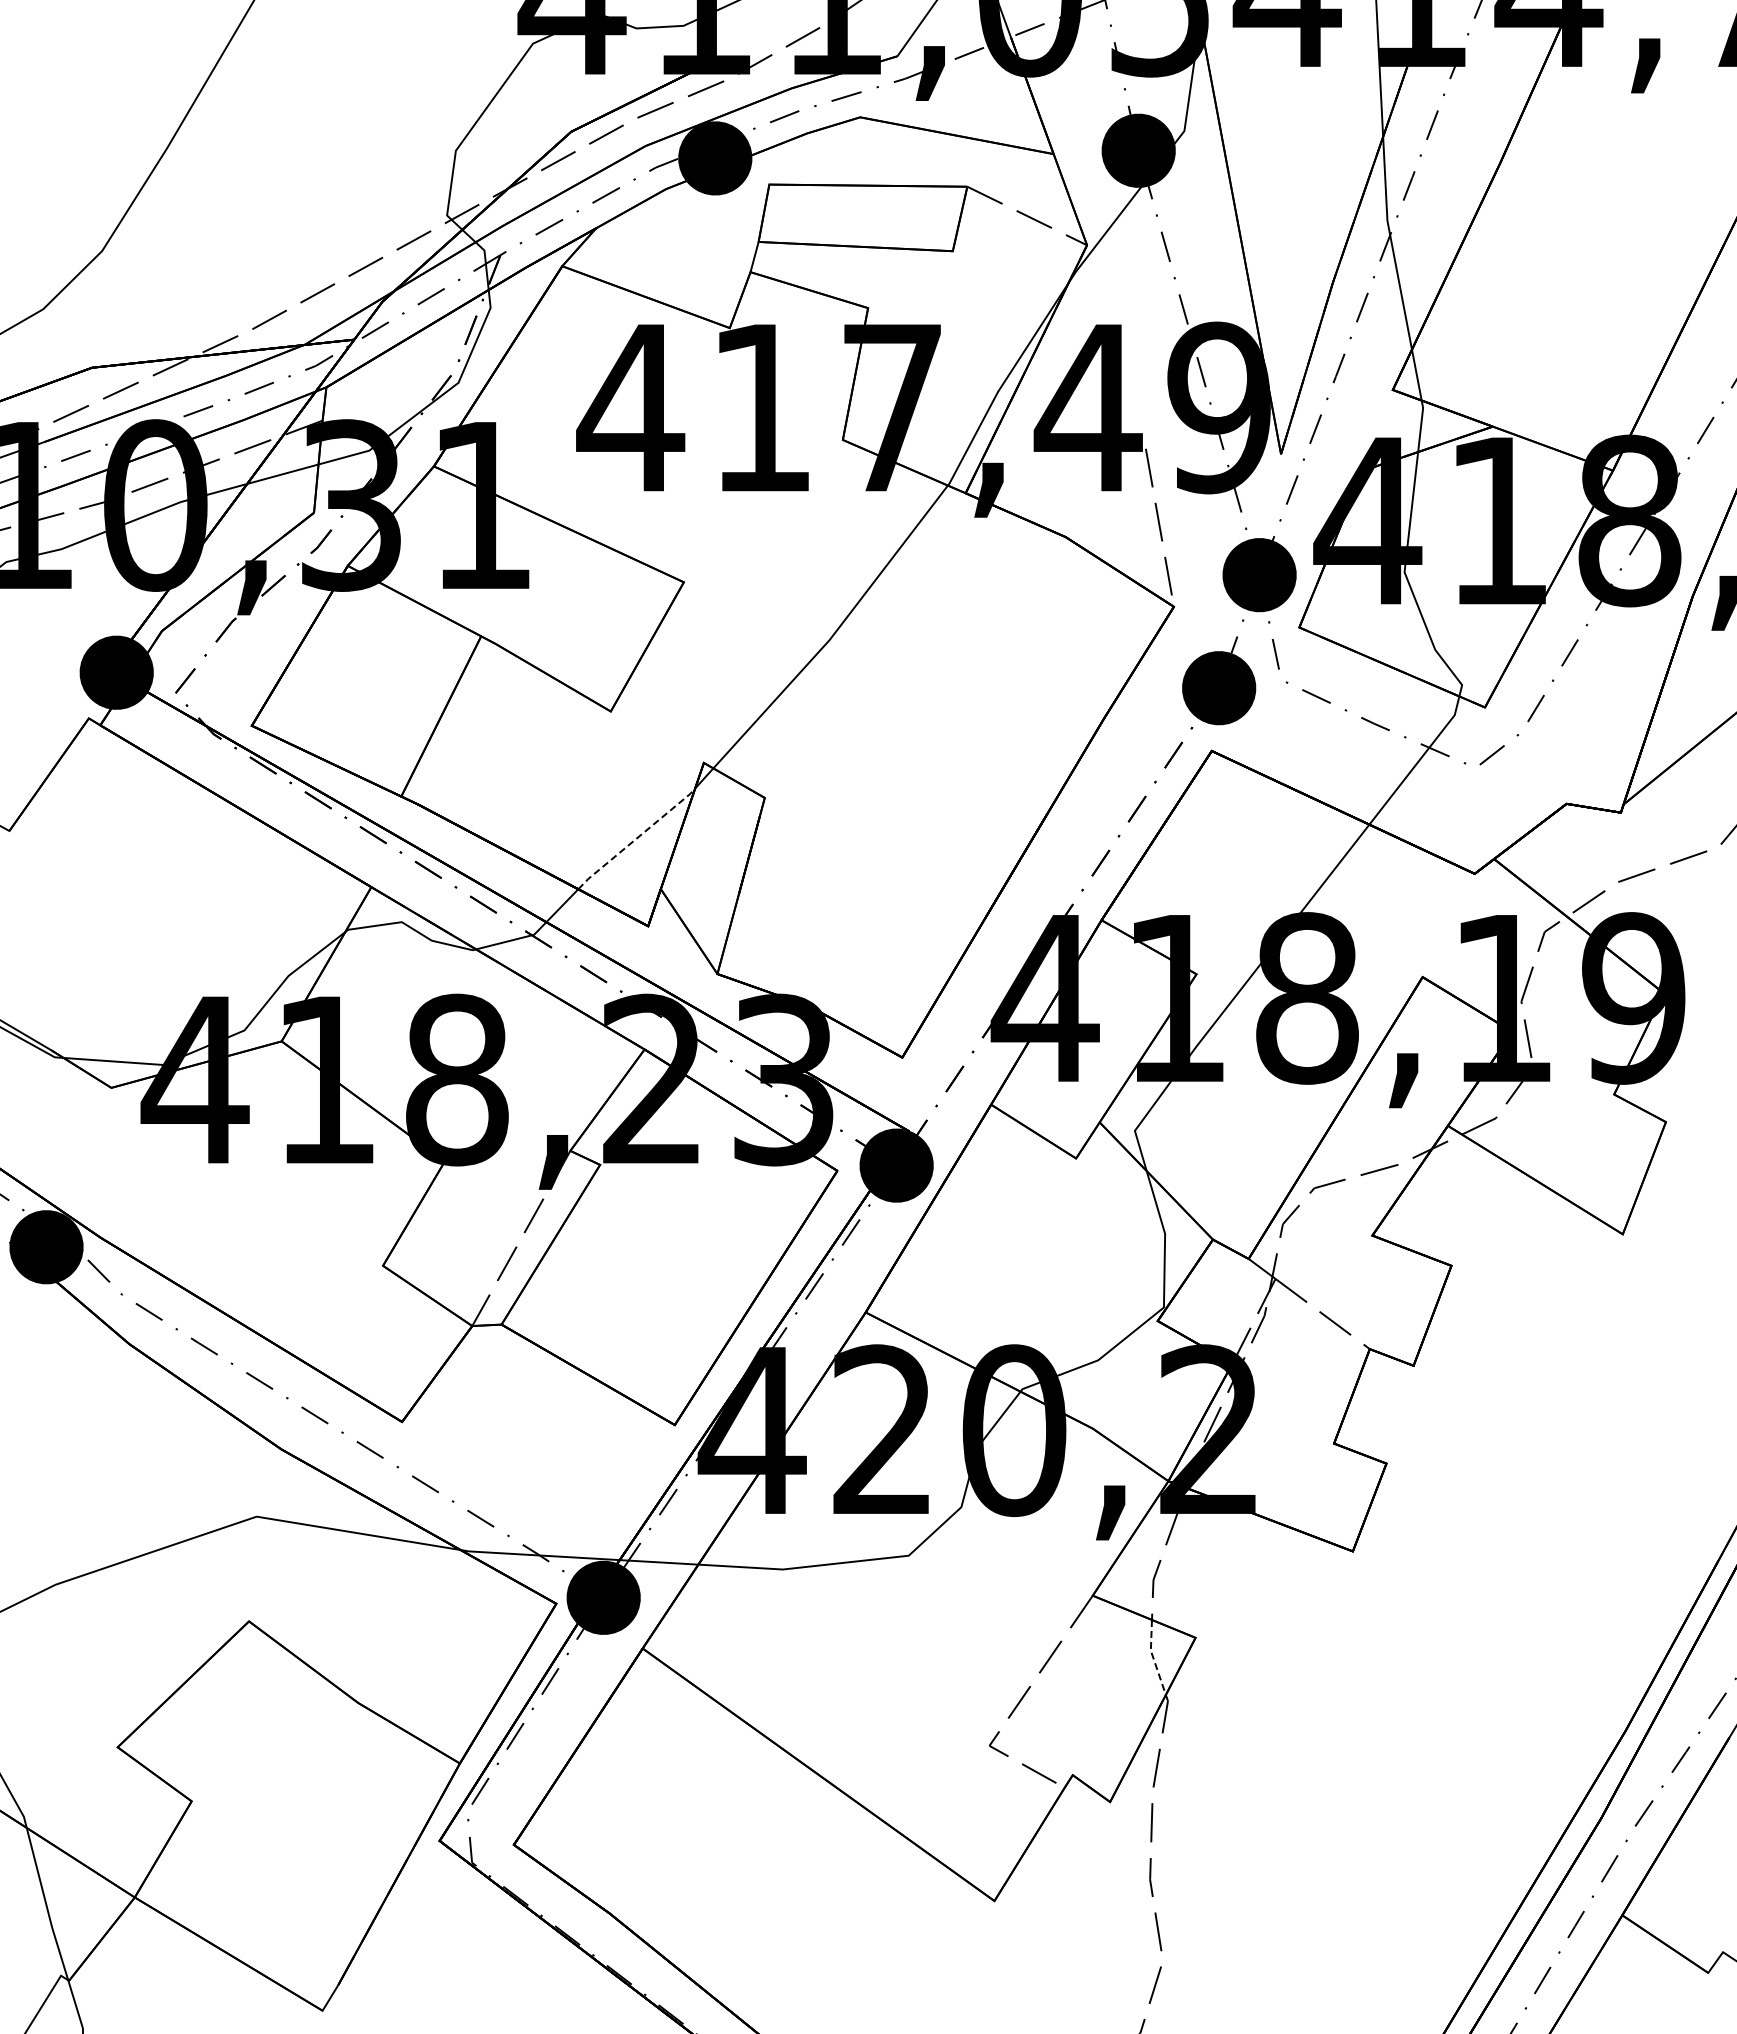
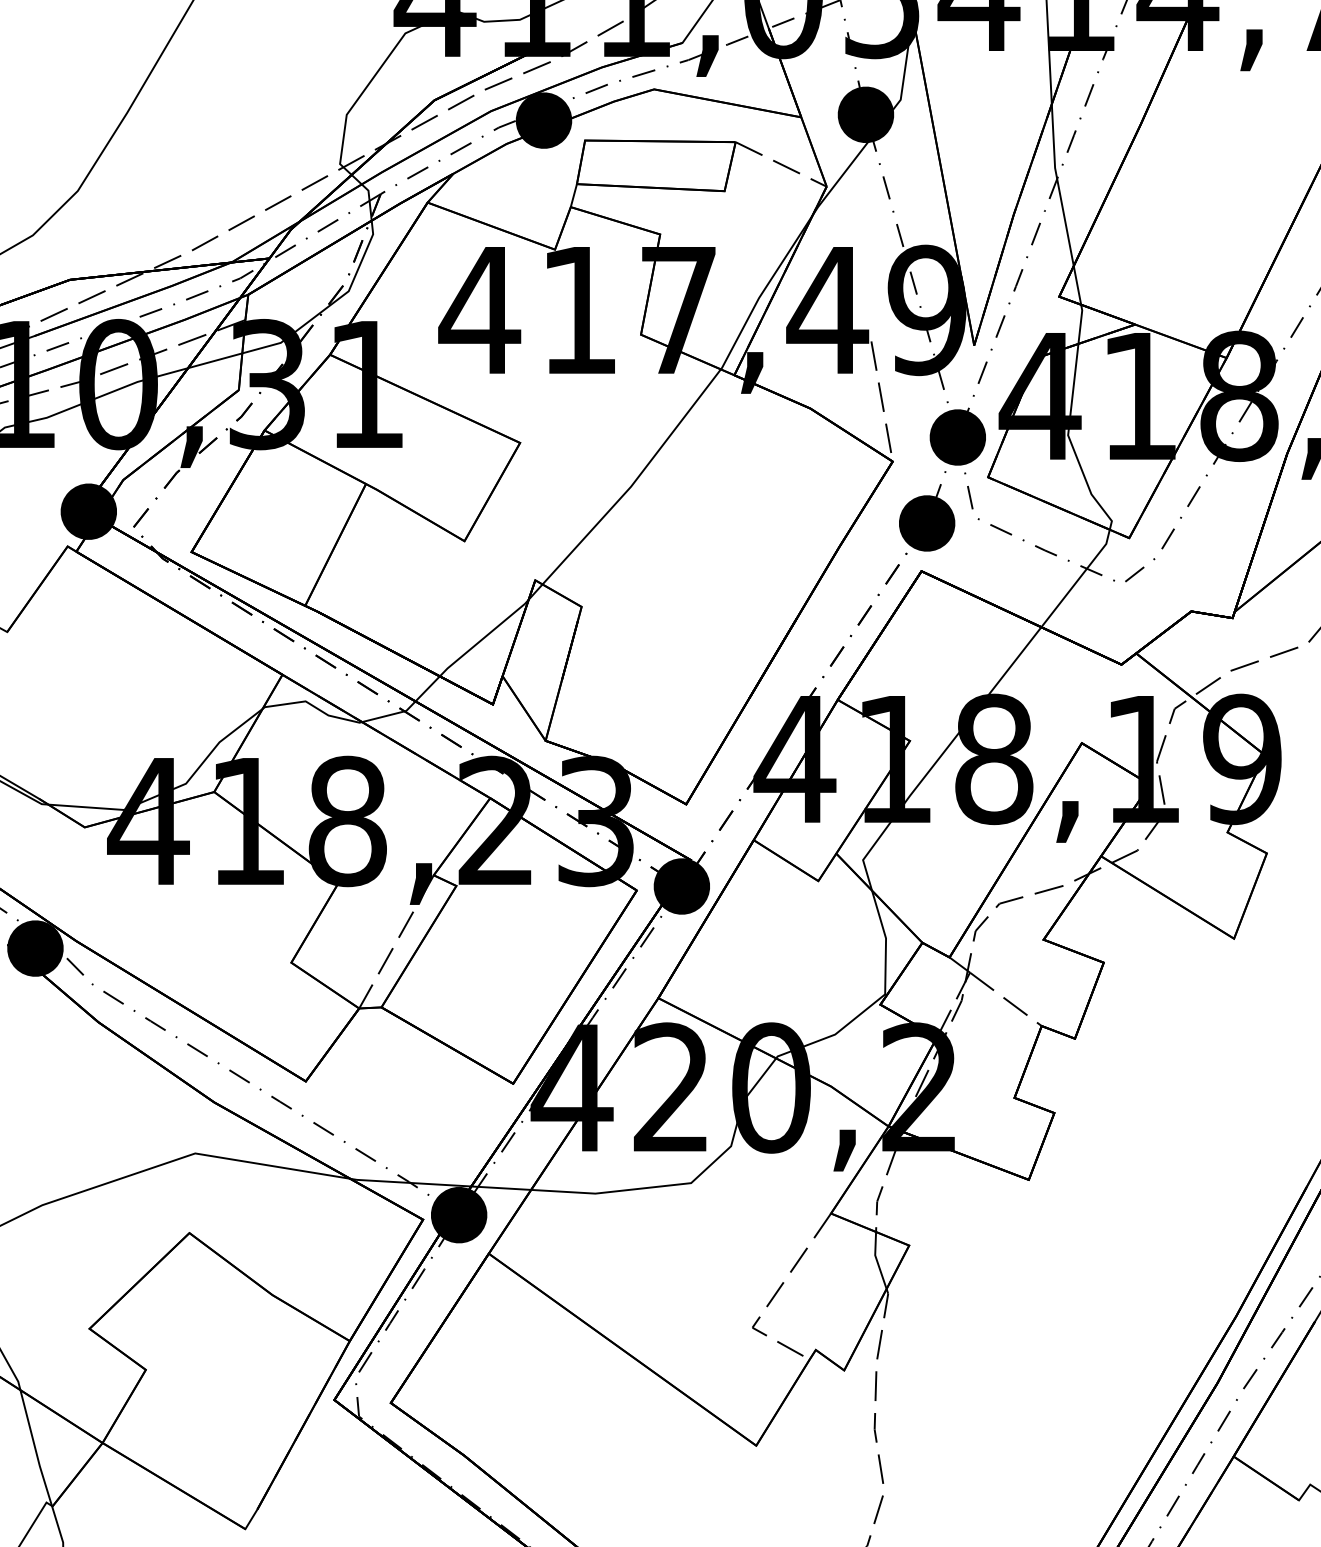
line: (636, 838) -> (484, 637), dashed -> solid
line: (1153, 1658) -> (877, 1261), dashed -> solid

